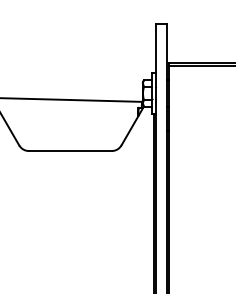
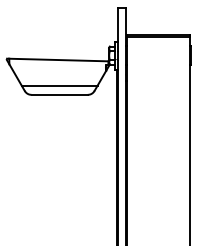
line: (70, 137) -> (59, 85), added

